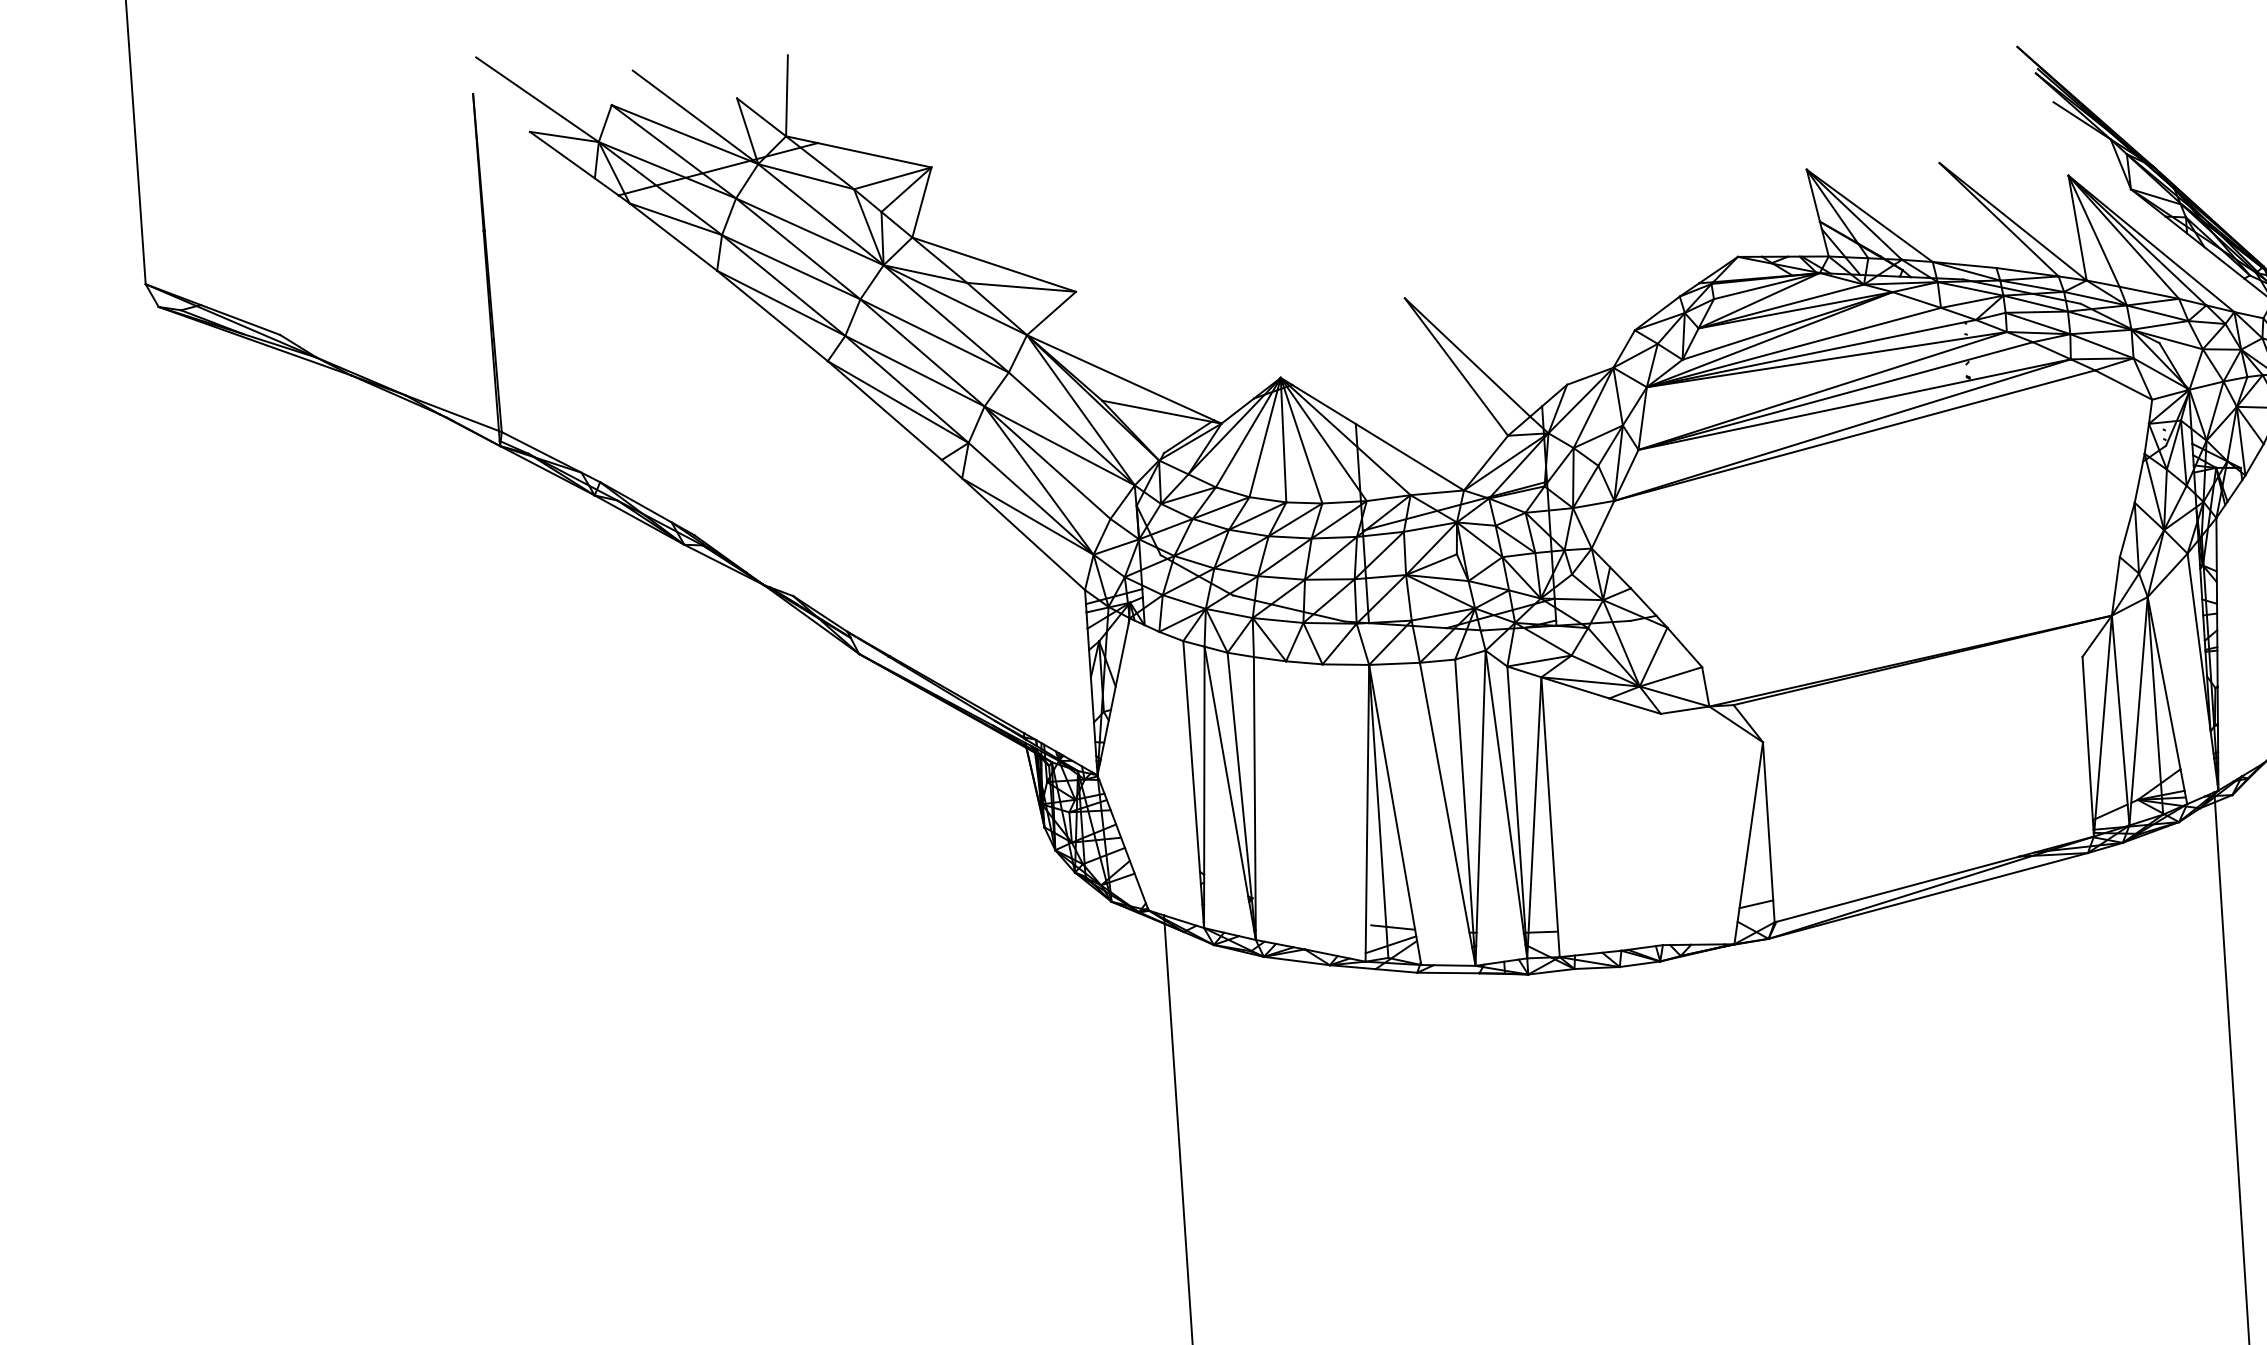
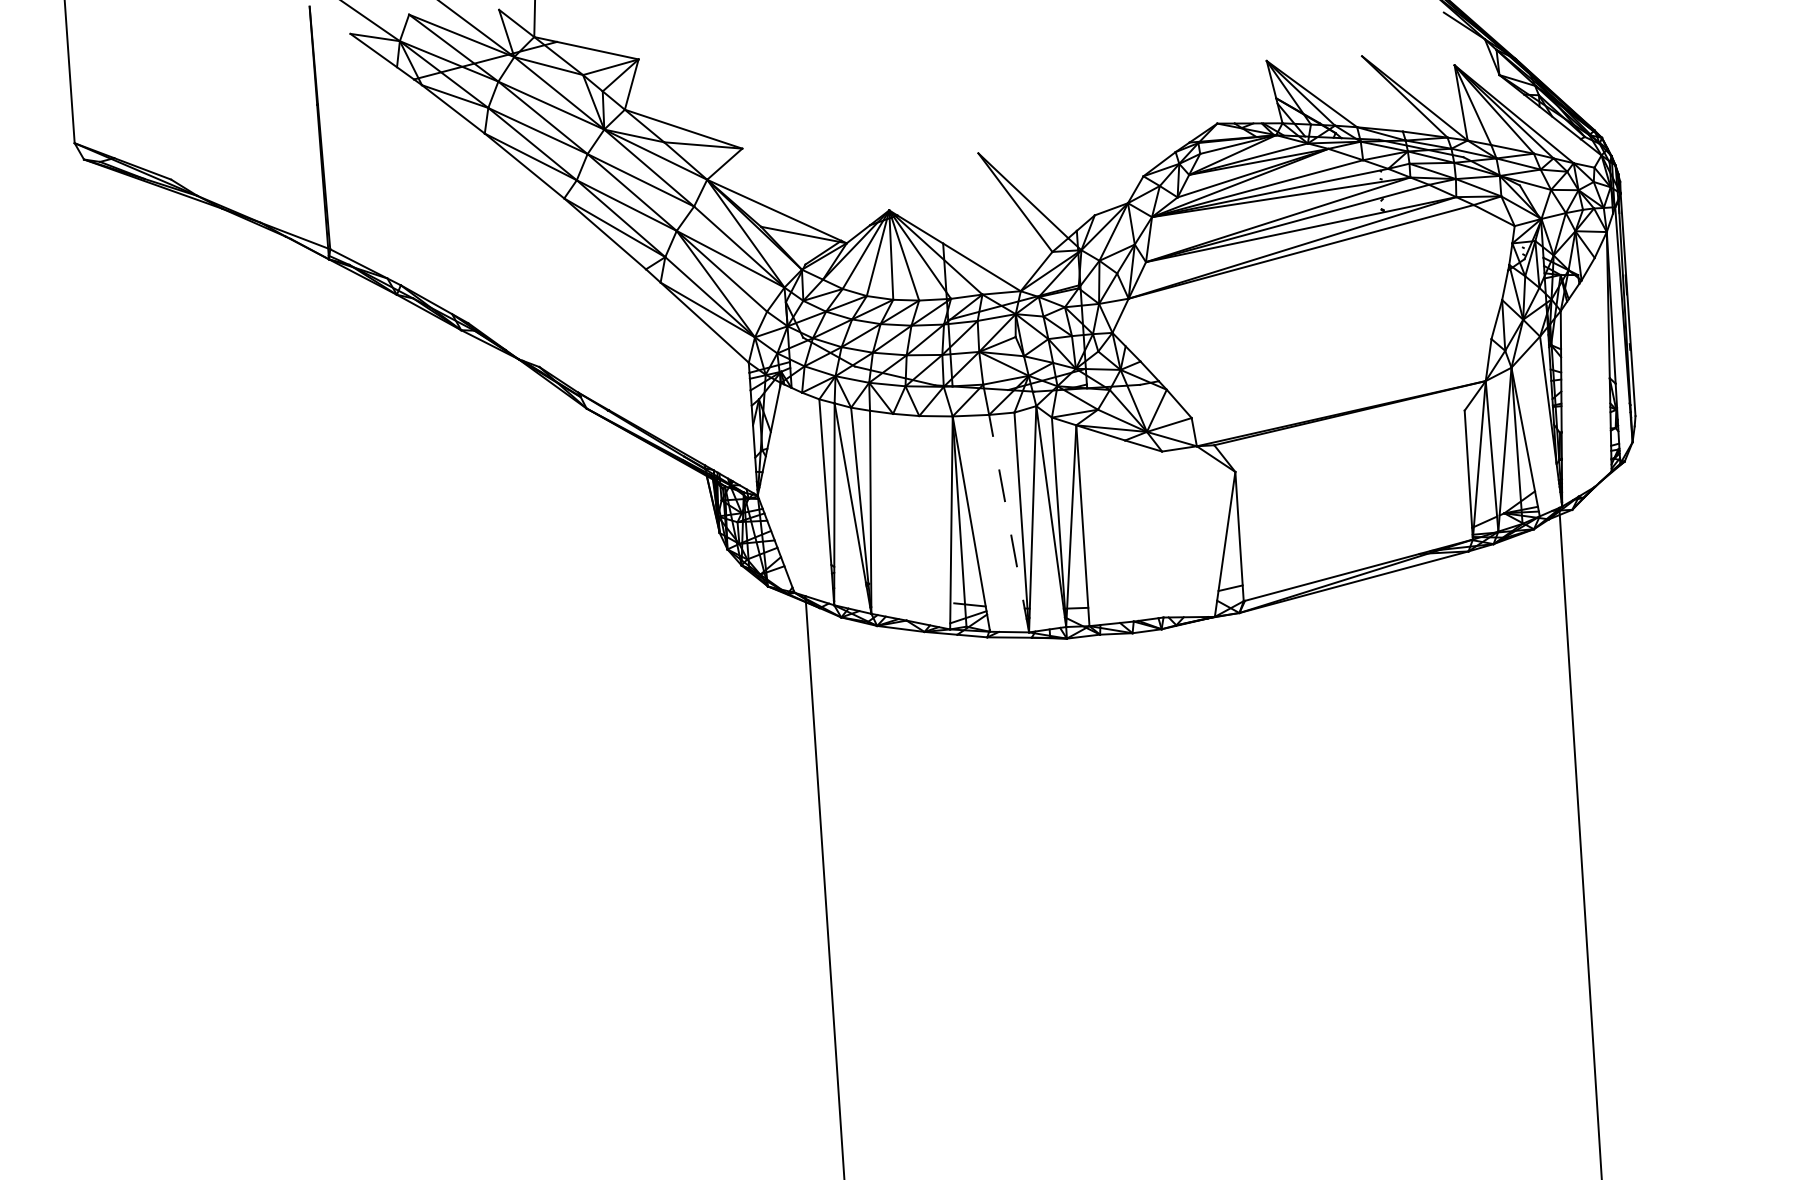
line: (1448, 814) -> (1009, 523), solid -> dashed

